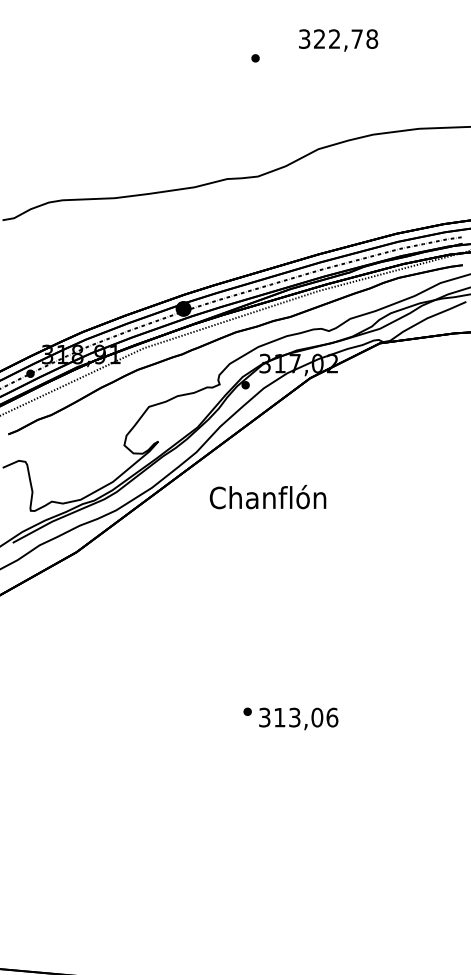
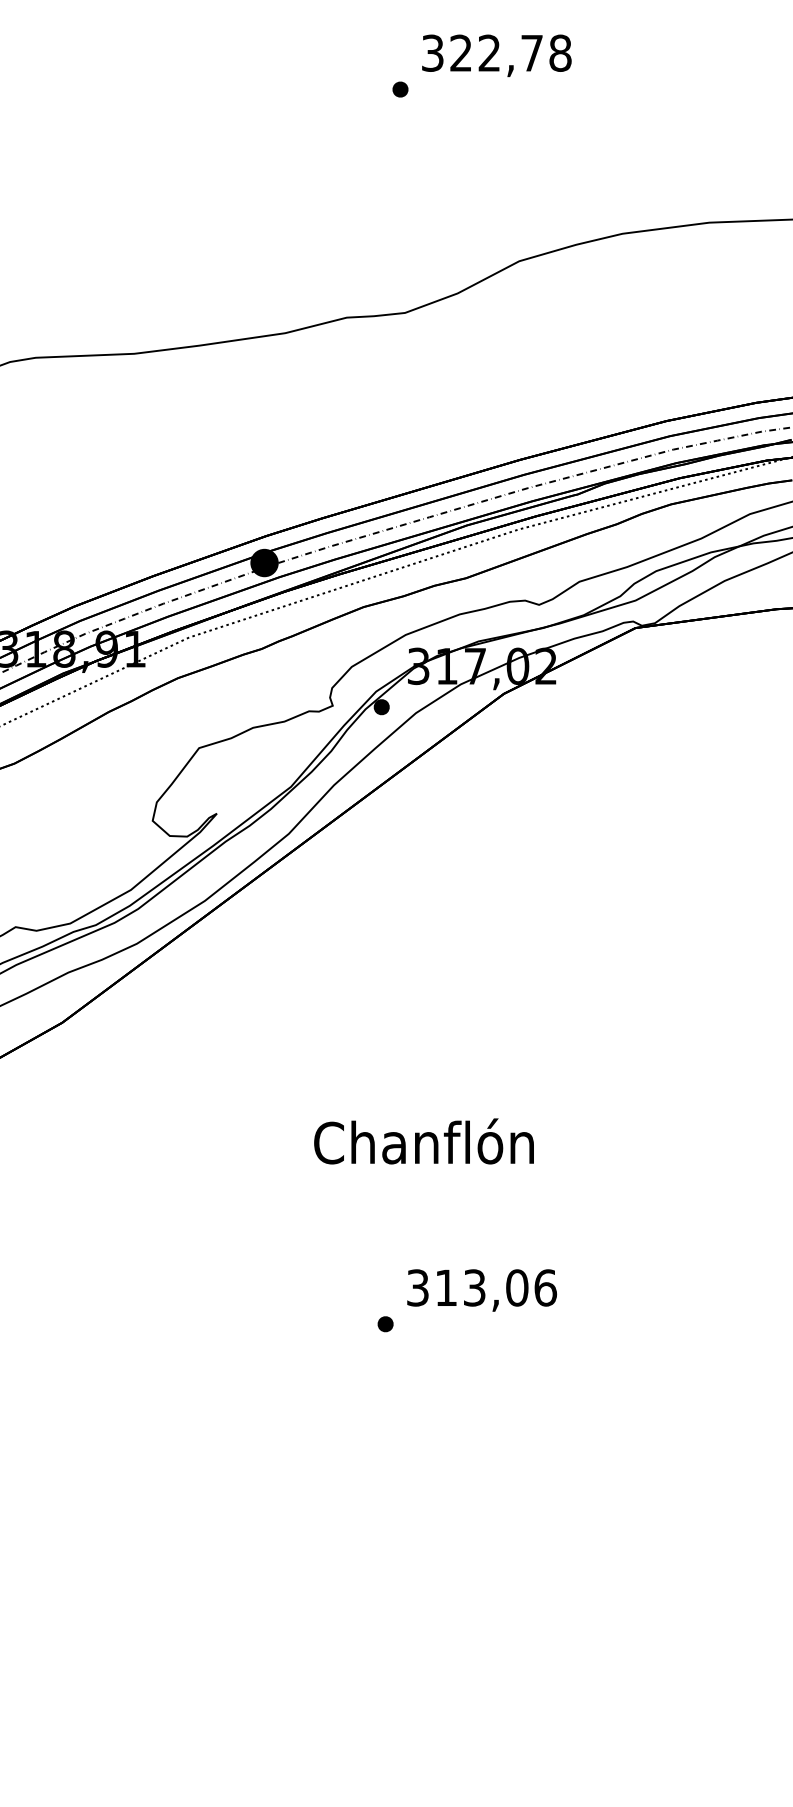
text: (338, 40) -> (496, 55), moved
text: (267, 497) -> (423, 1142), moved
text: (298, 718) -> (481, 1289), moved

